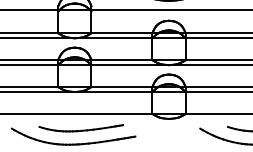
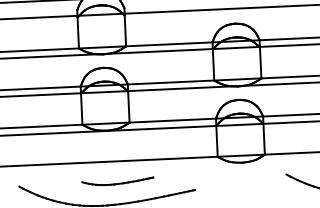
part: (81, 128) -> (118, 181), size x0.6

